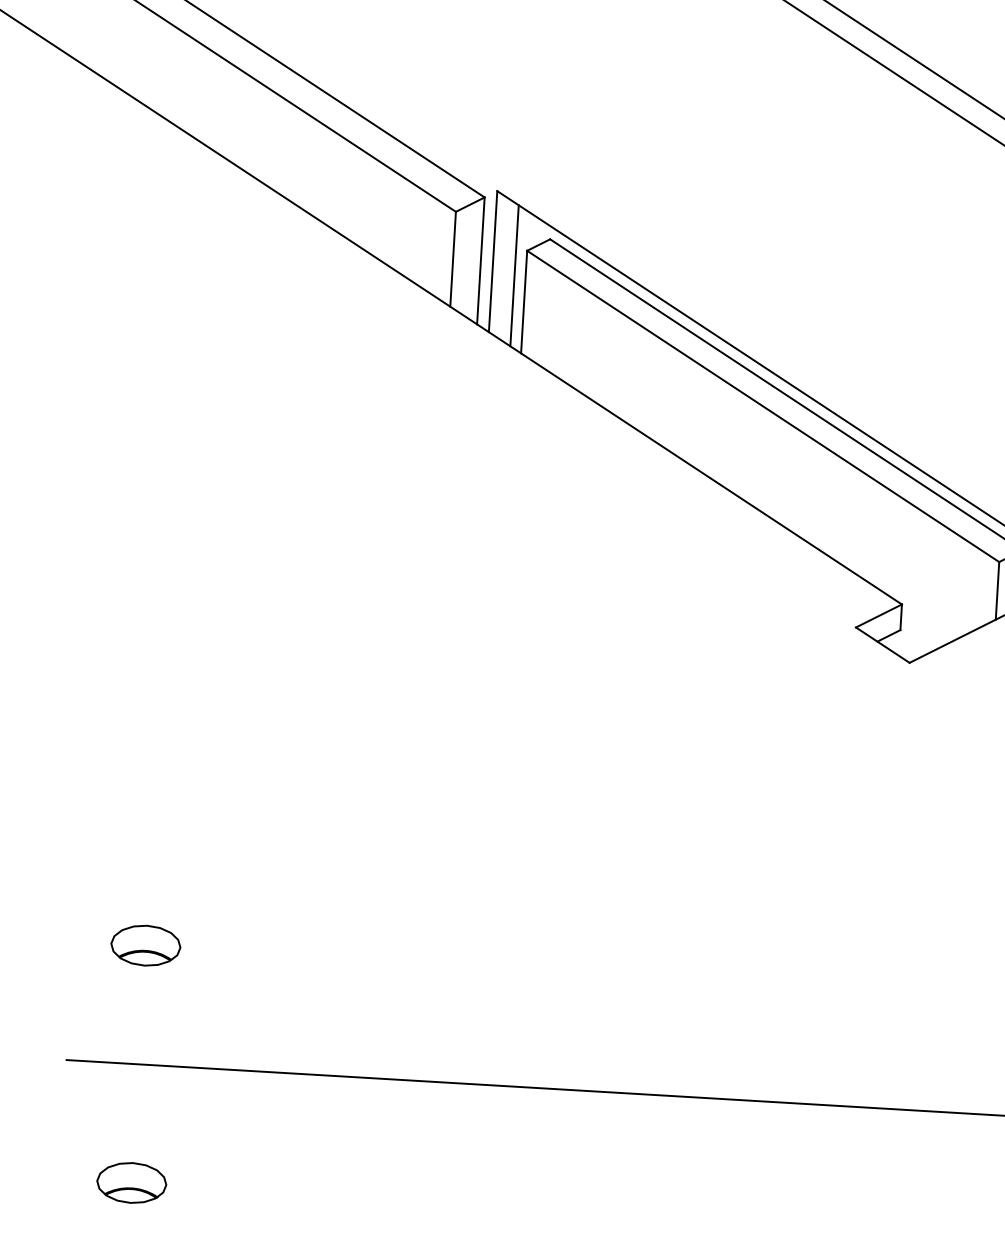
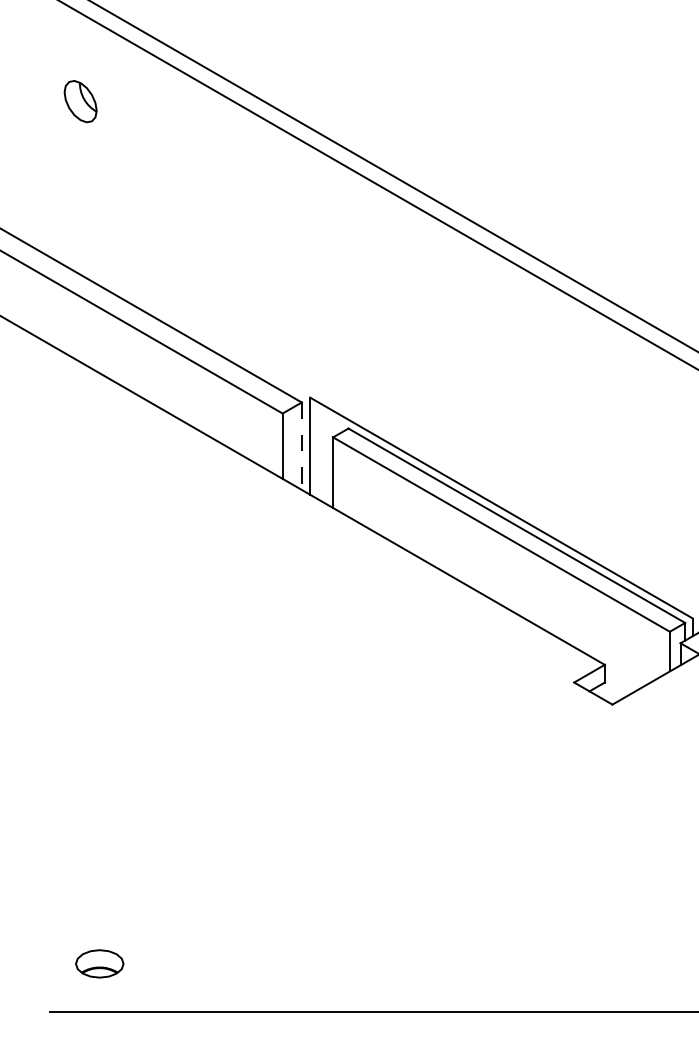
line: (480, 261) -> (301, 446), solid -> dashed
line: (514, 274) -> (325, 454), removed
part: (145, 945) -> (99, 963), moved

